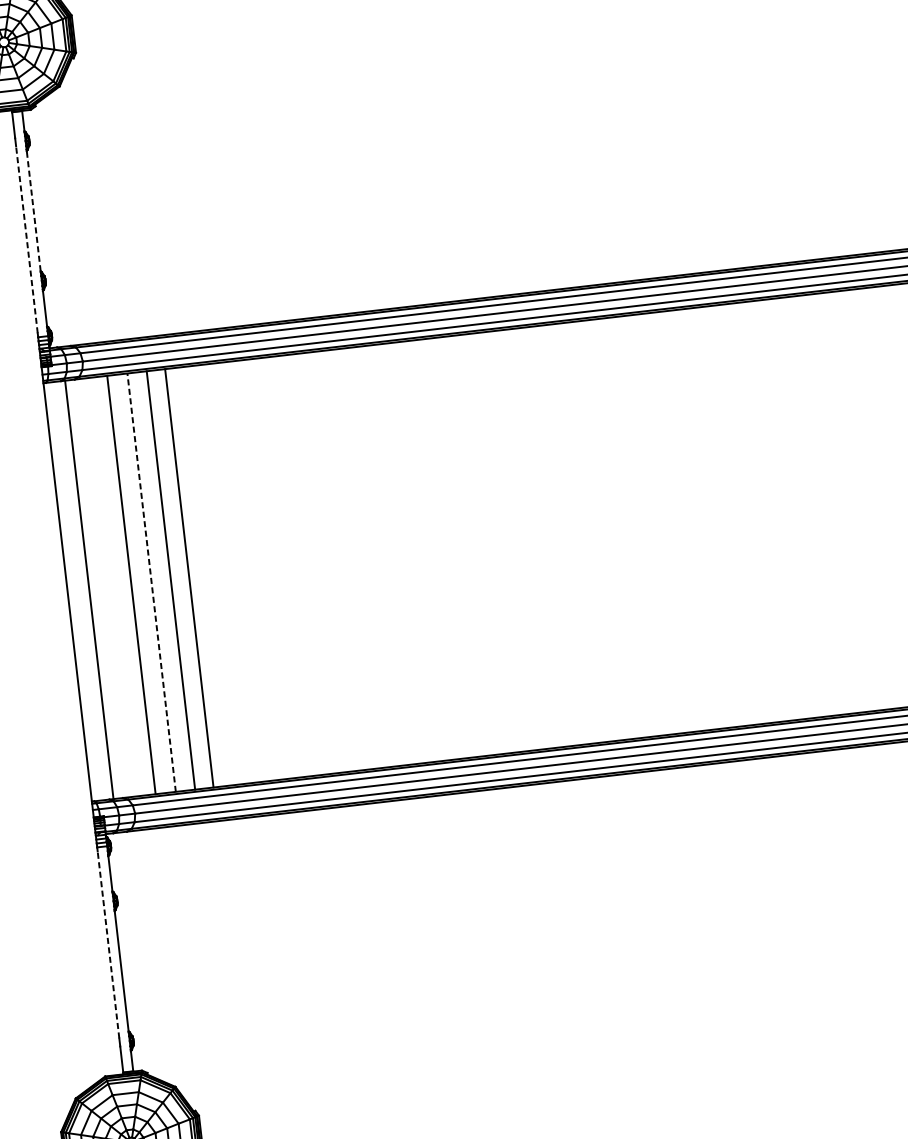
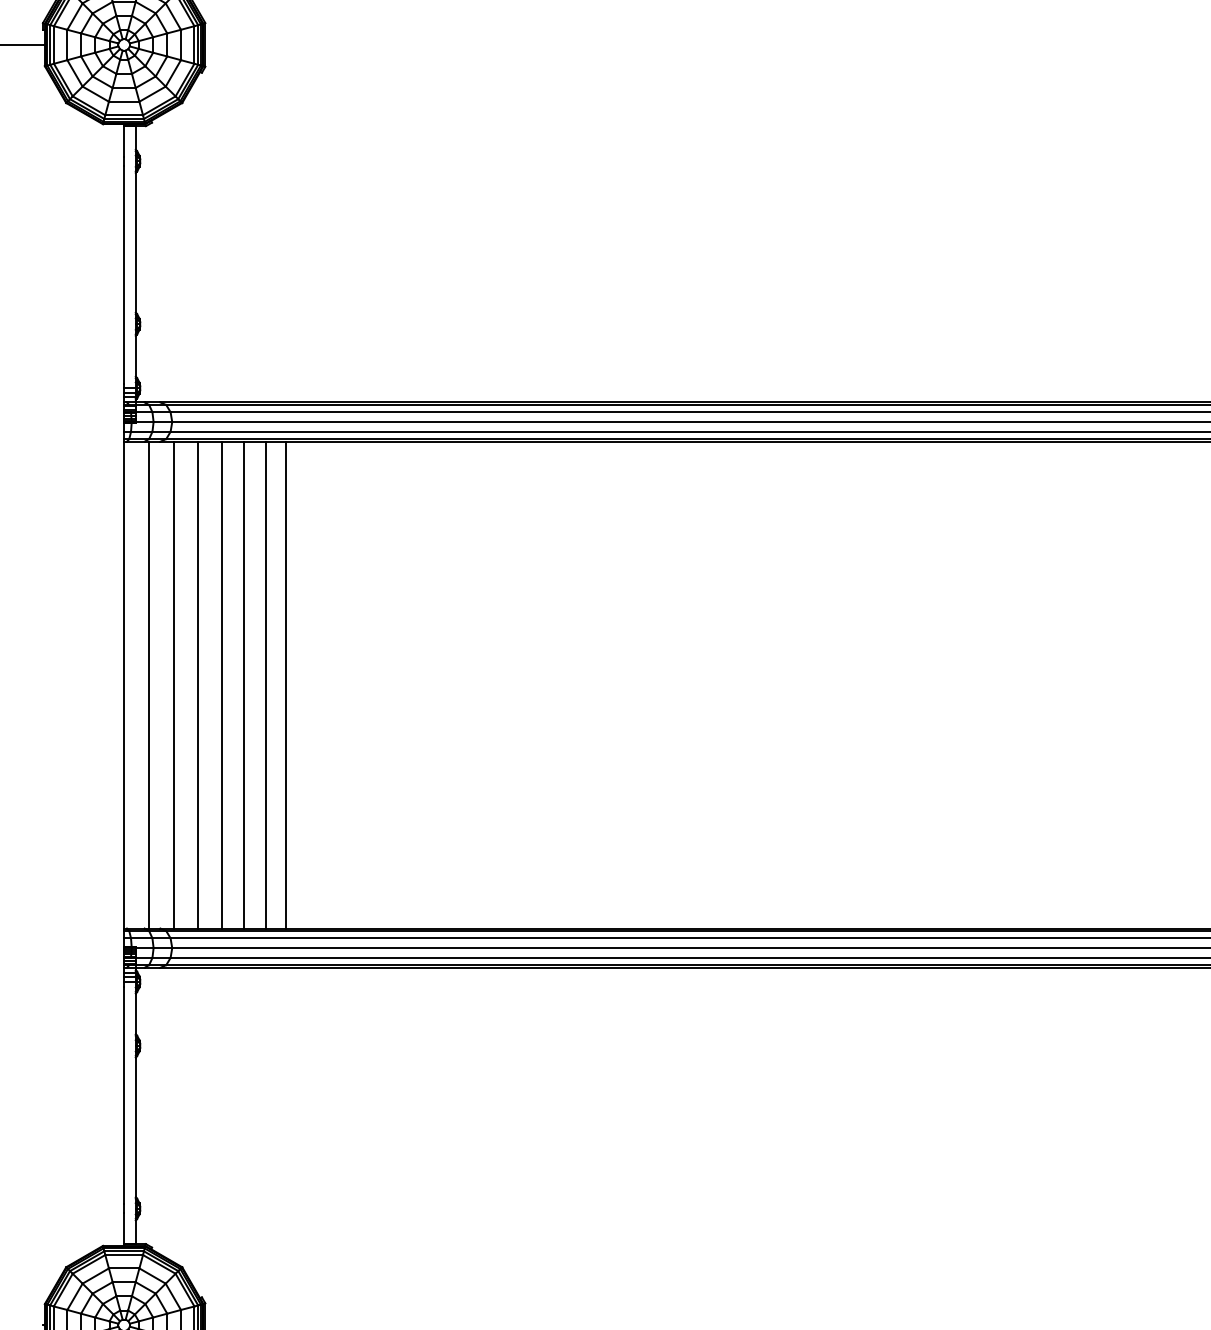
line: (33, 210) -> (135, 242), dashed -> solid
line: (27, 239) -> (124, 274), dashed -> solid
line: (206, 575) -> (285, 684), added
line: (151, 582) -> (221, 684), dashed -> solid
line: (110, 586) -> (174, 684), added
line: (108, 945) -> (124, 1095), dashed -> solid

